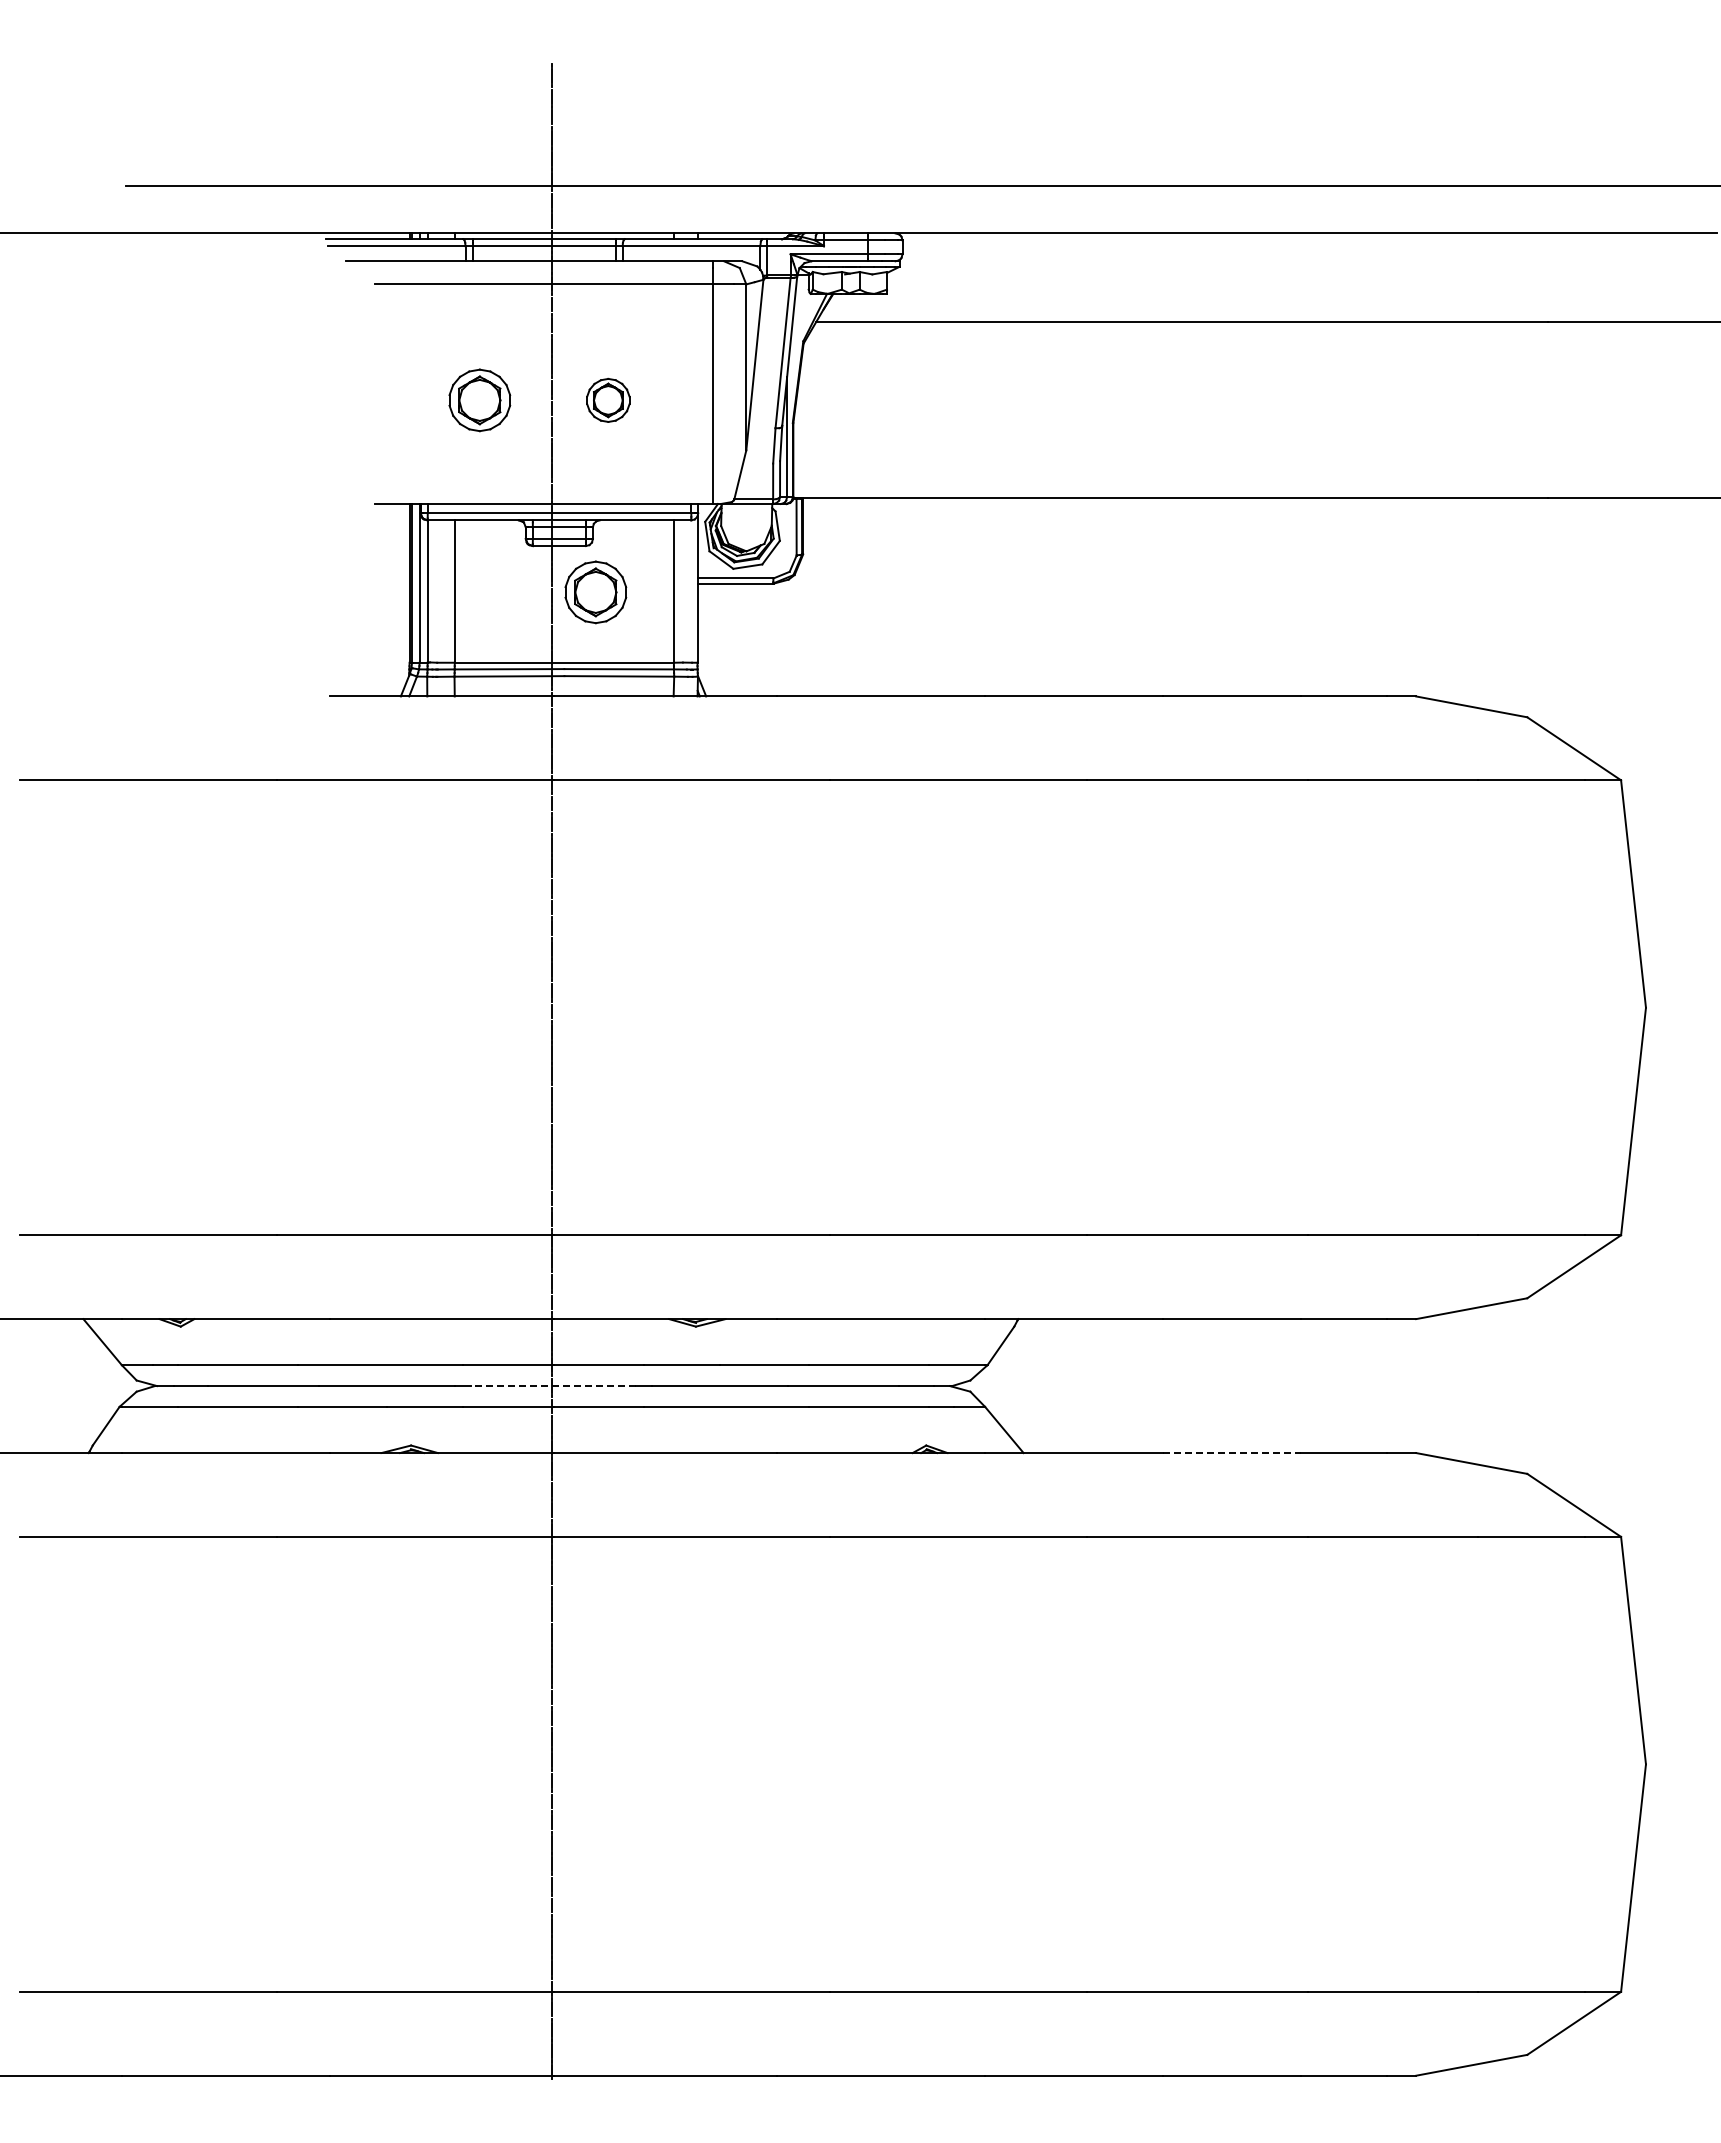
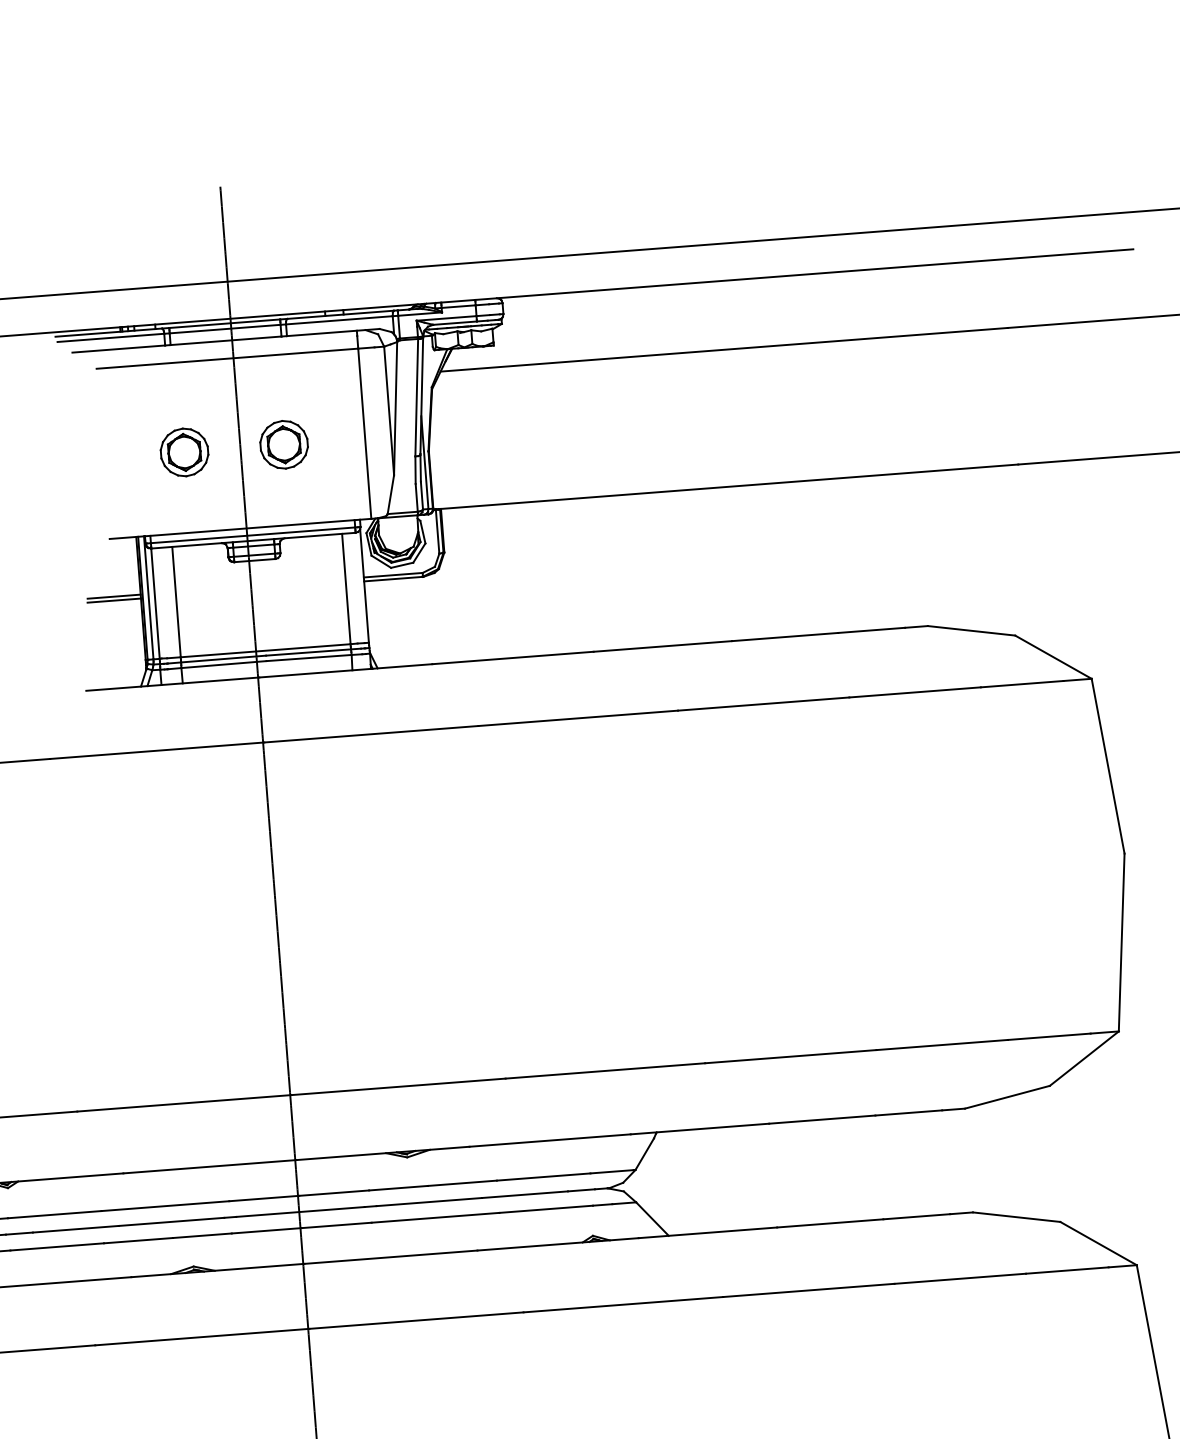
part: (608, 400) -> (284, 444), size x1.43
line: (375, 578) -> (114, 596), added
line: (374, 583) -> (113, 600), added
part: (595, 592) -> (285, 594), removed
line: (553, 1386) -> (300, 1212), dashed -> solid
line: (1232, 1453) -> (830, 1223), dashed -> solid

